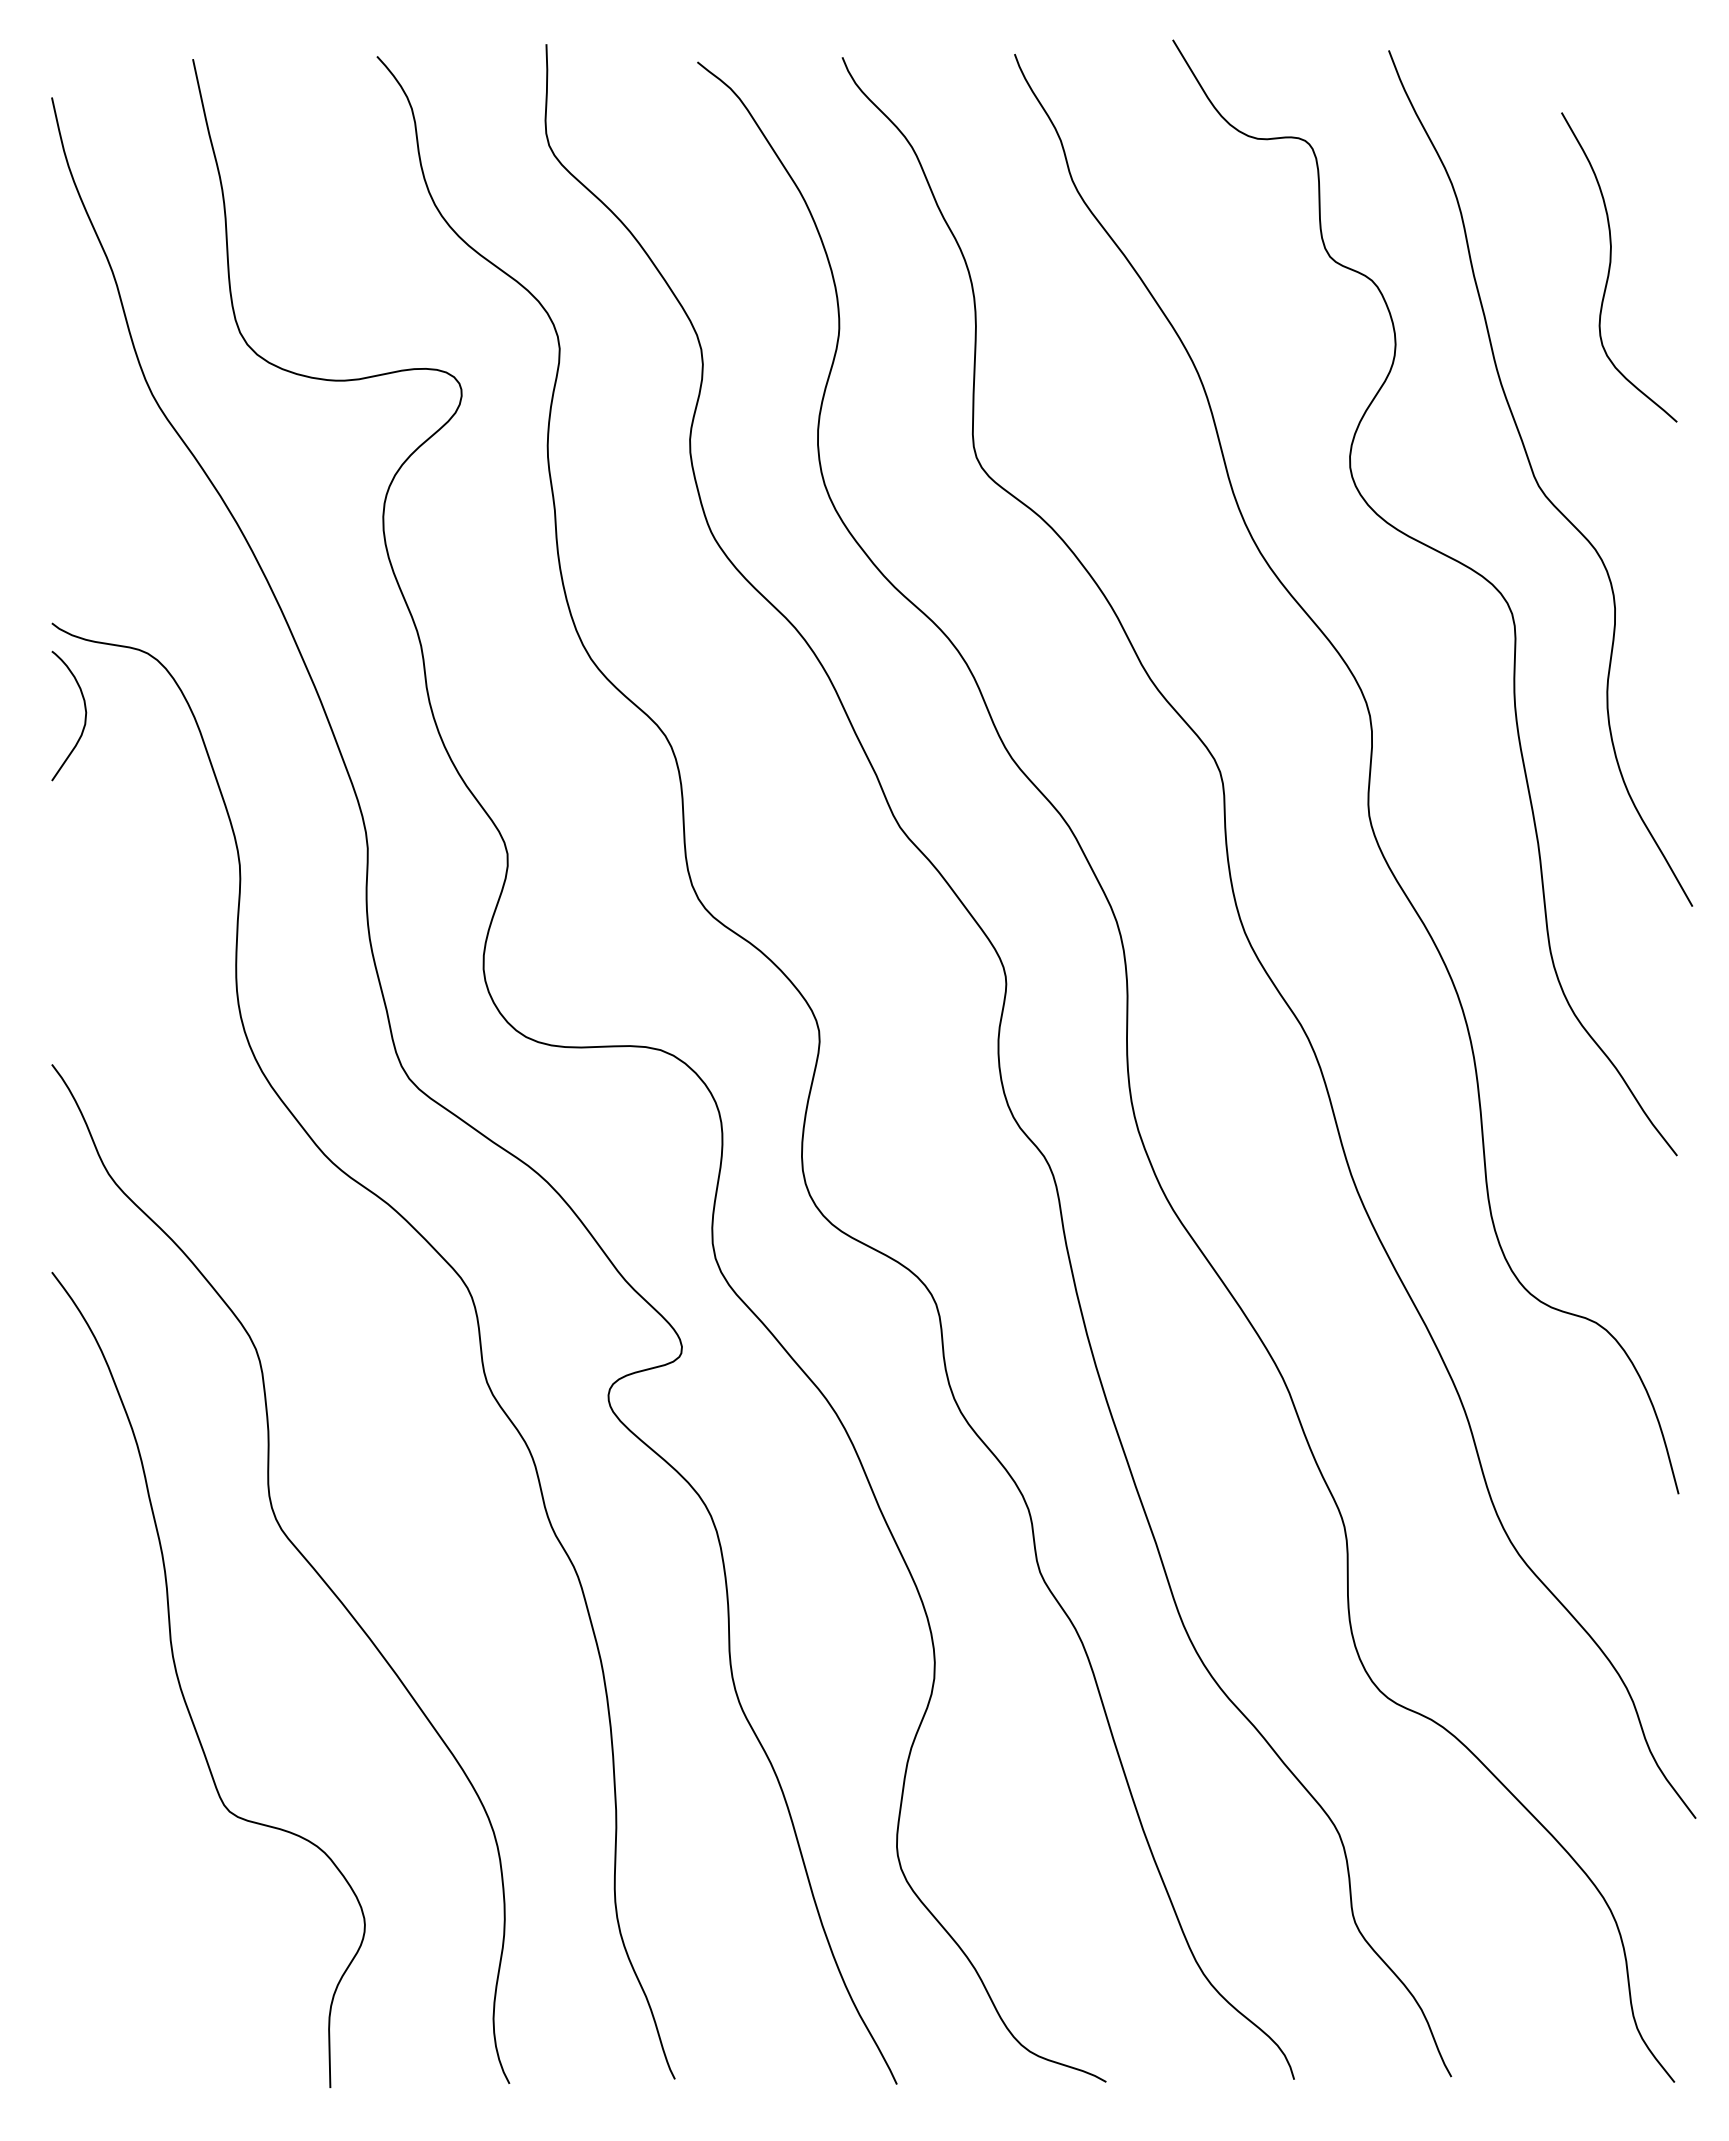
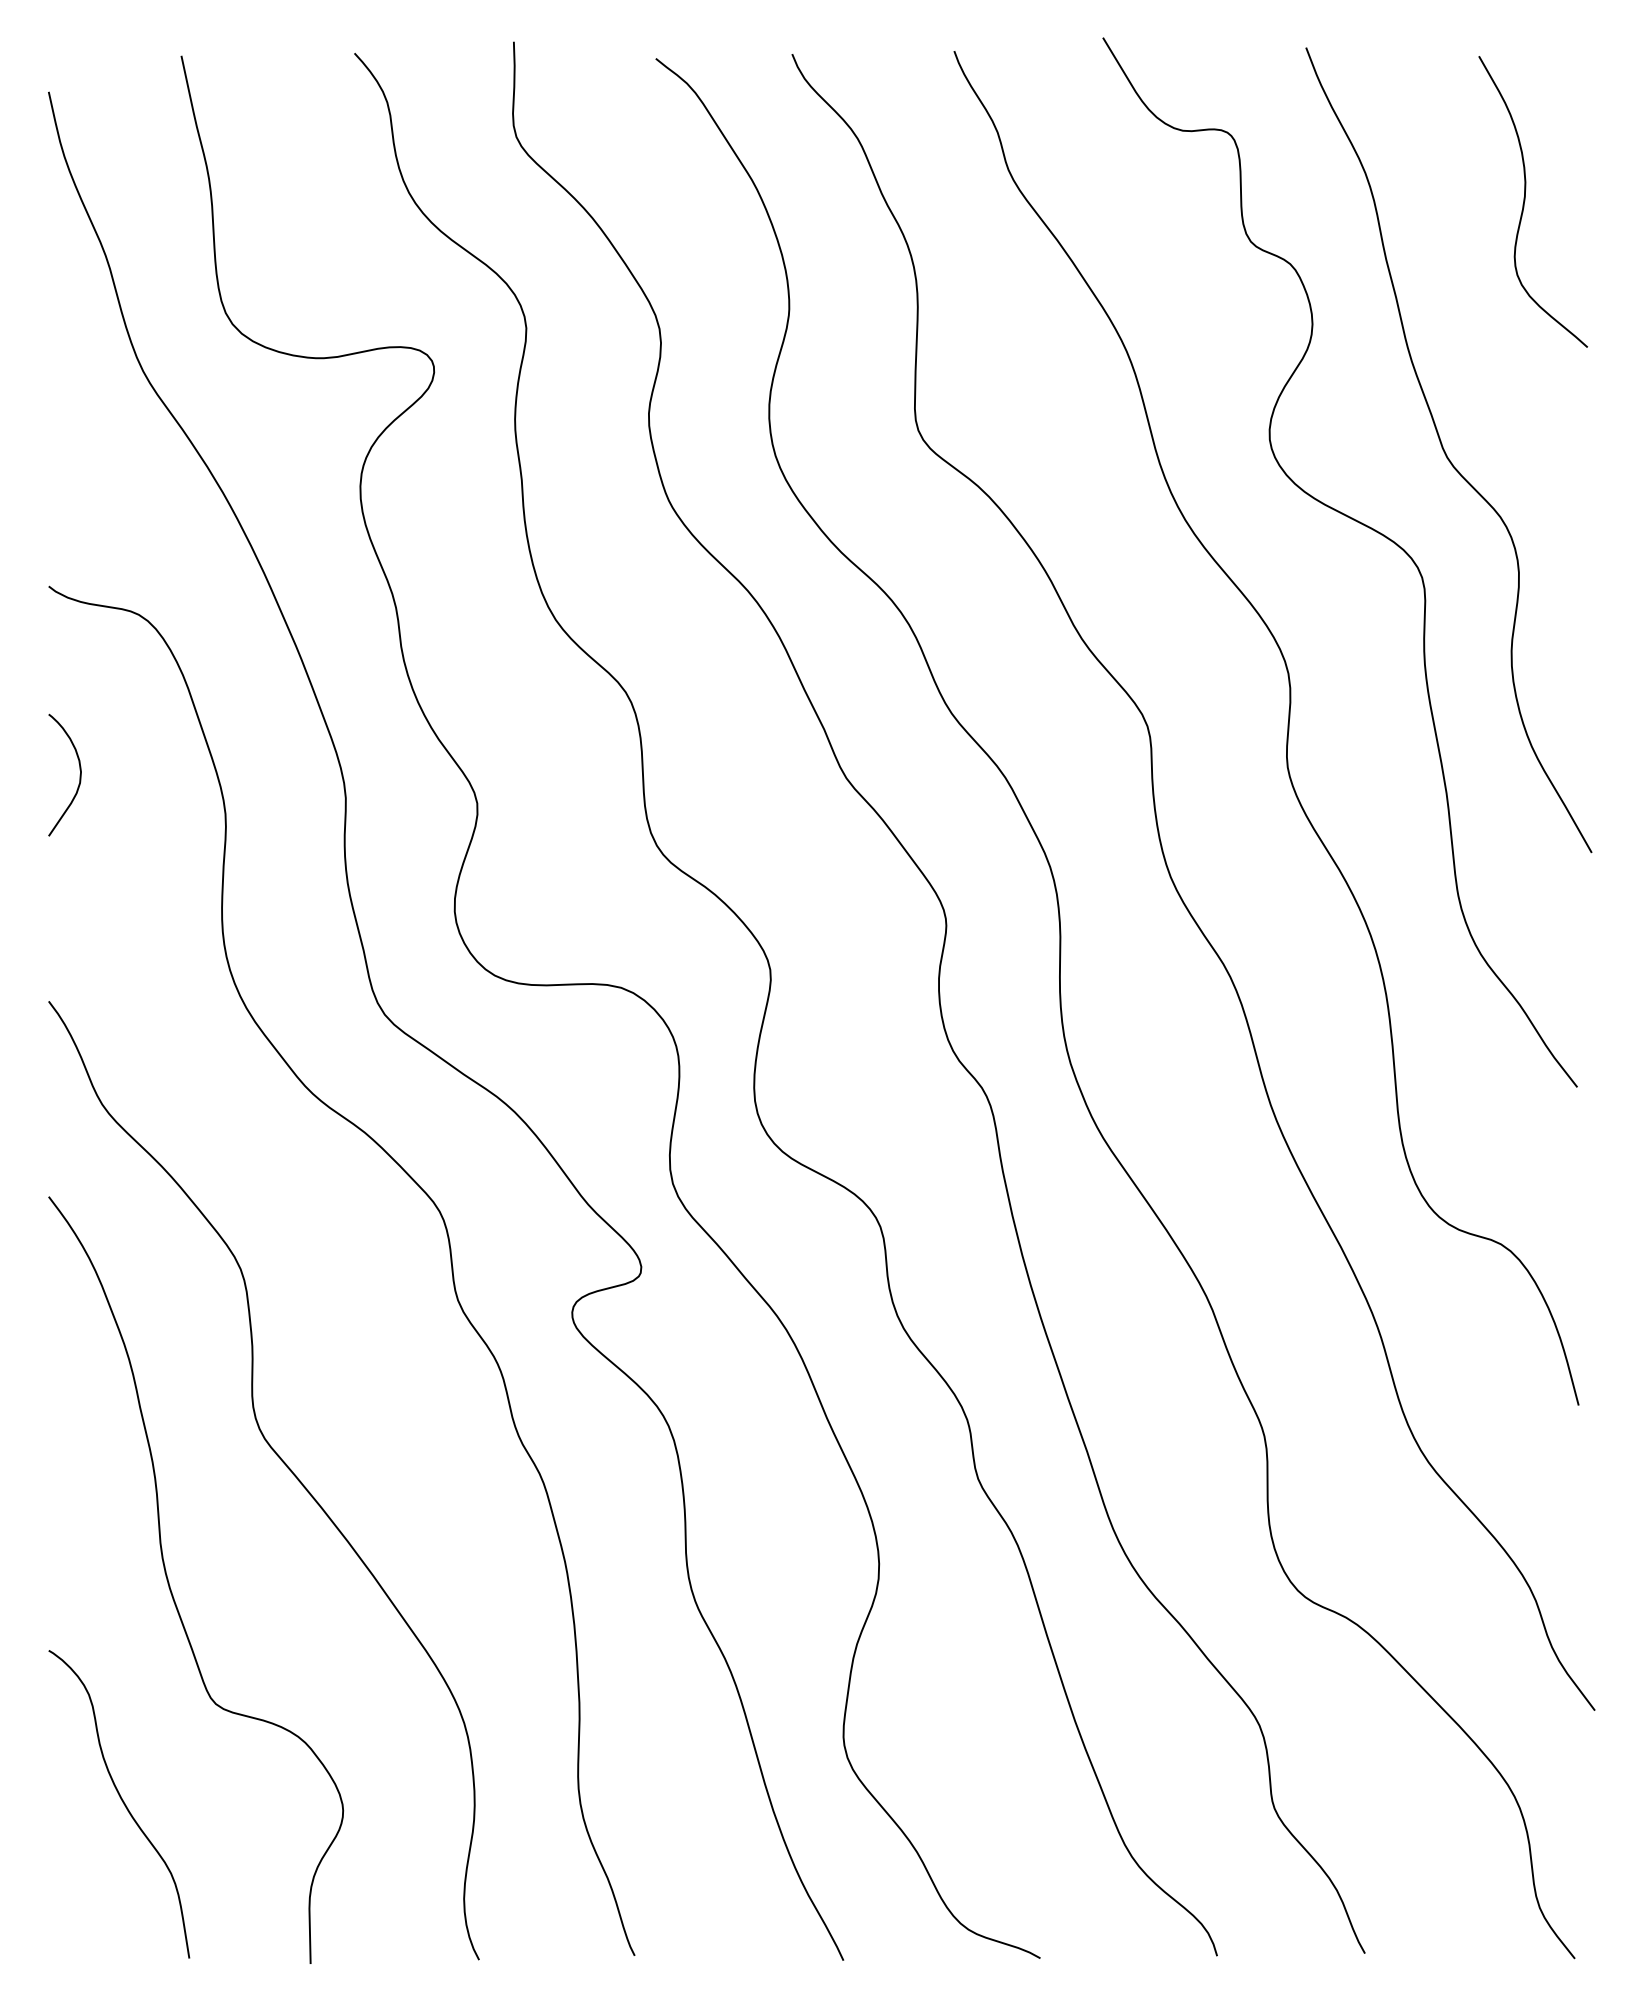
curve: (1611, 263) -> (1525, 198), moved
curve: (84, 717) -> (79, 776), moved
curve: (130, 1916) -> (122, 1802), added

